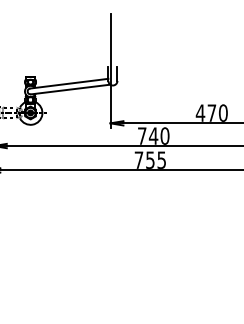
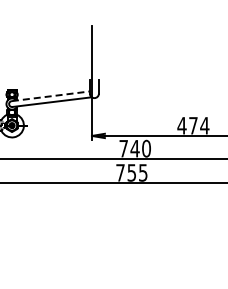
line: (69, 83) -> (50, 96), solid -> dashed
text: (223, 112) -> (204, 125), 470 -> 474

